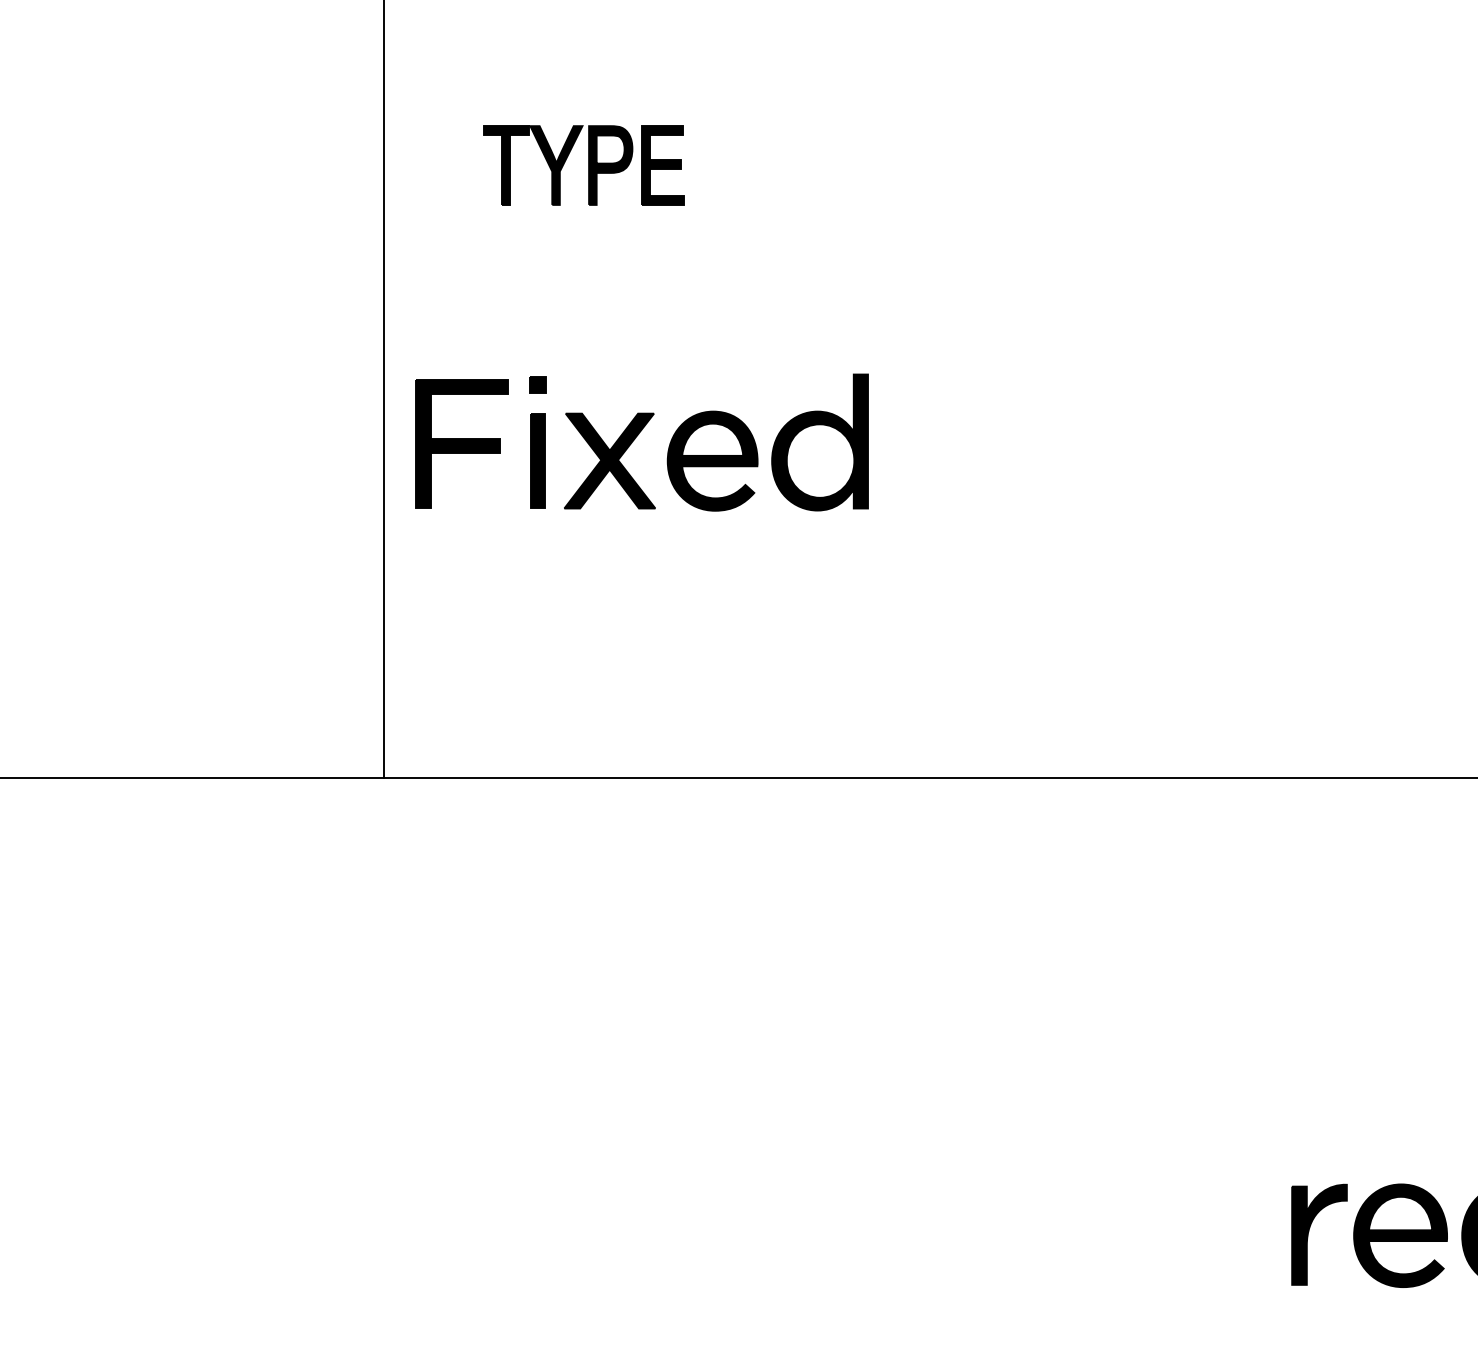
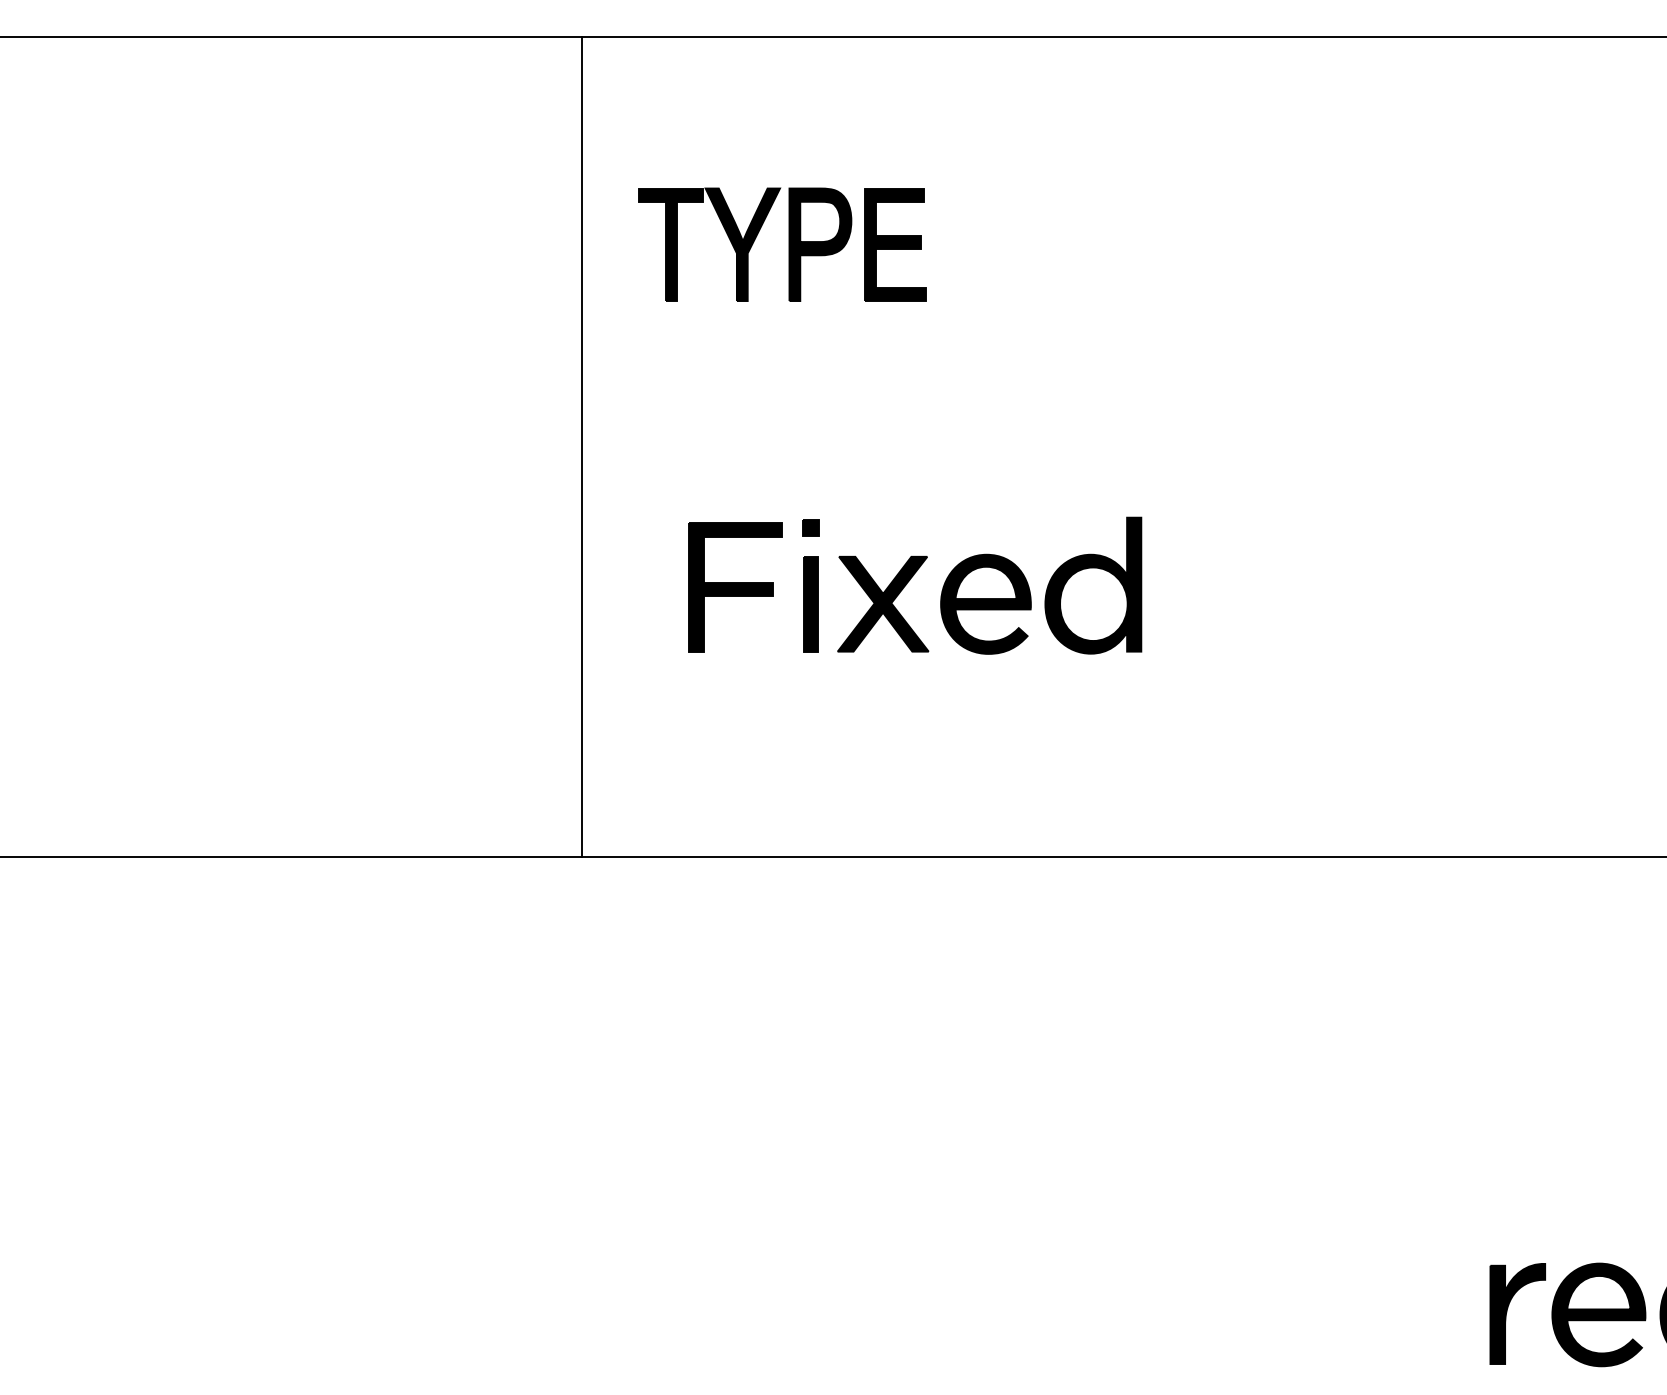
part: (584, 165) -> (782, 244), size x1.43
part: (637, 437) -> (910, 580), moved

